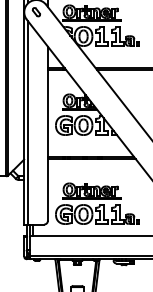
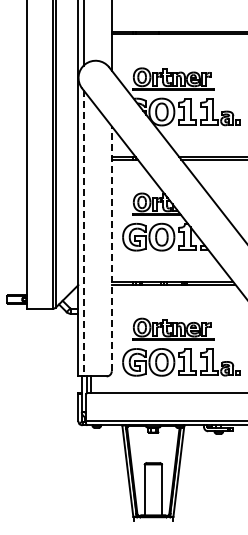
part: (36, 11) -> (95, 77), removed
line: (27, 122) -> (83, 233), solid -> dashed
line: (47, 133) -> (111, 248), solid -> dashed

